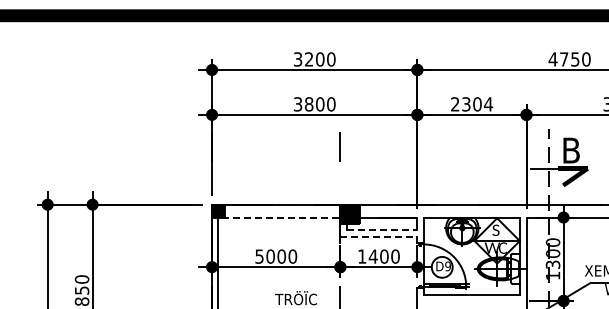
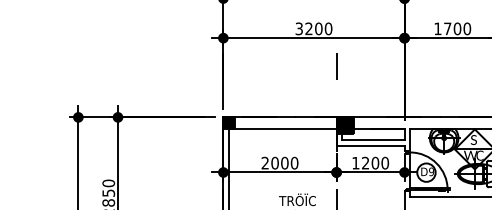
text: (308, 104) -> (308, 29), 3800 -> 3200
text: (472, 104) -> (453, 29), 2304 -> 1700
line: (284, 217) -> (287, 128), dashed -> solid
line: (382, 230) -> (373, 140), dashed -> solid
line: (378, 236) -> (370, 145), dashed -> solid
text: (259, 256) -> (265, 163), 5000 -> 2000
text: (372, 256) -> (364, 163), 1400 -> 1200

